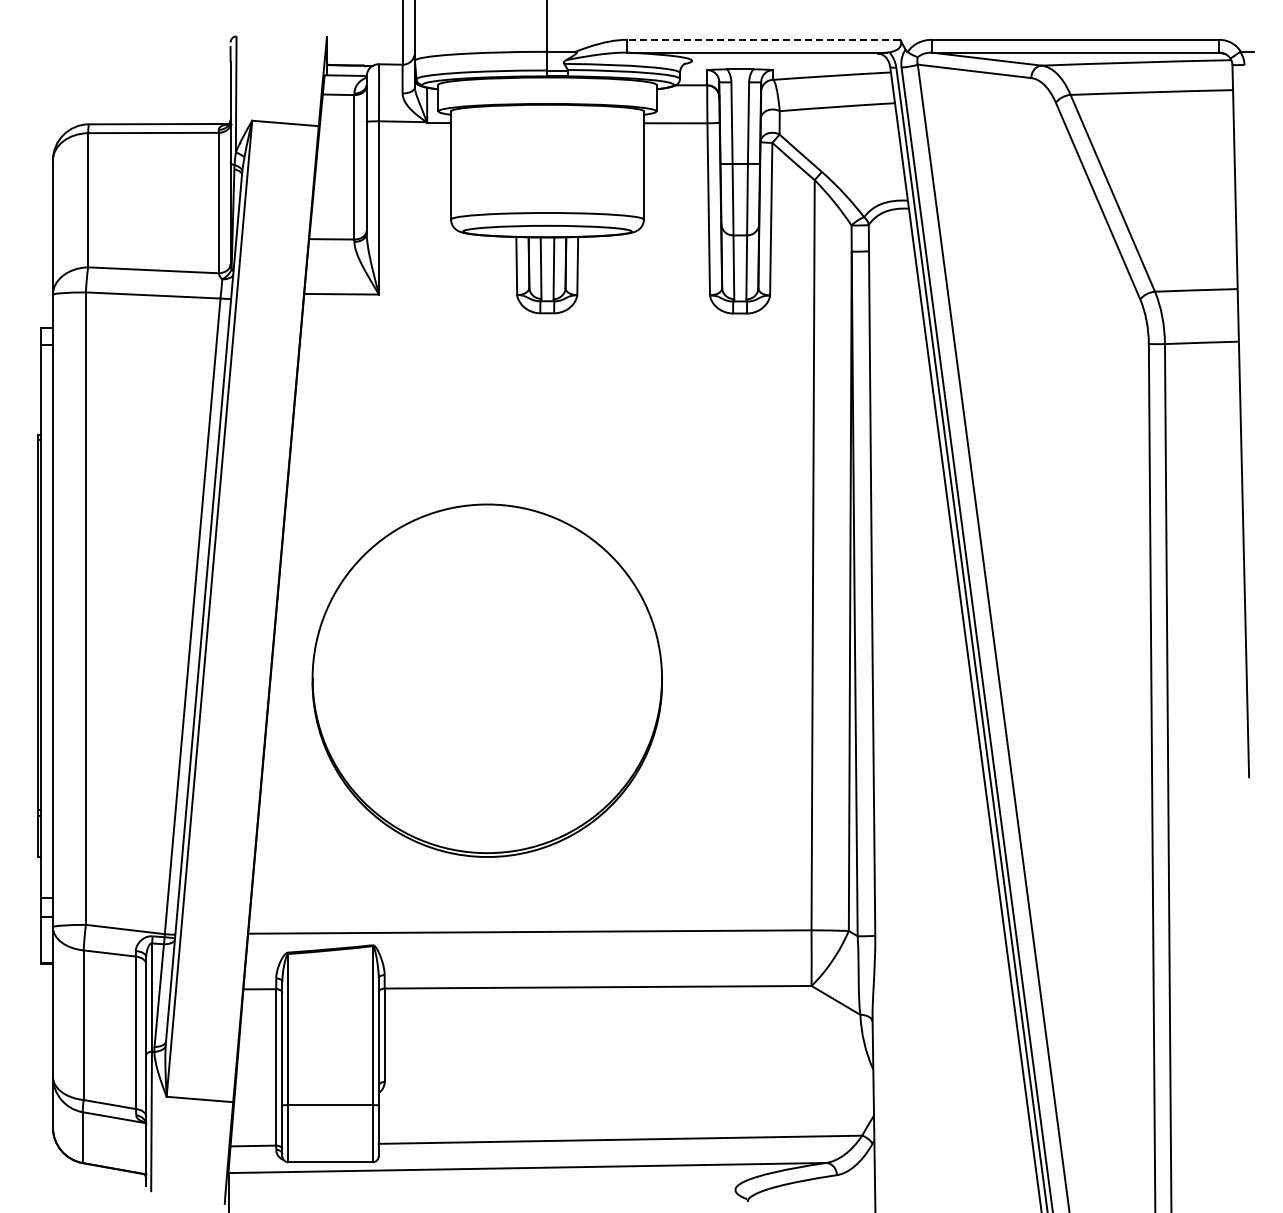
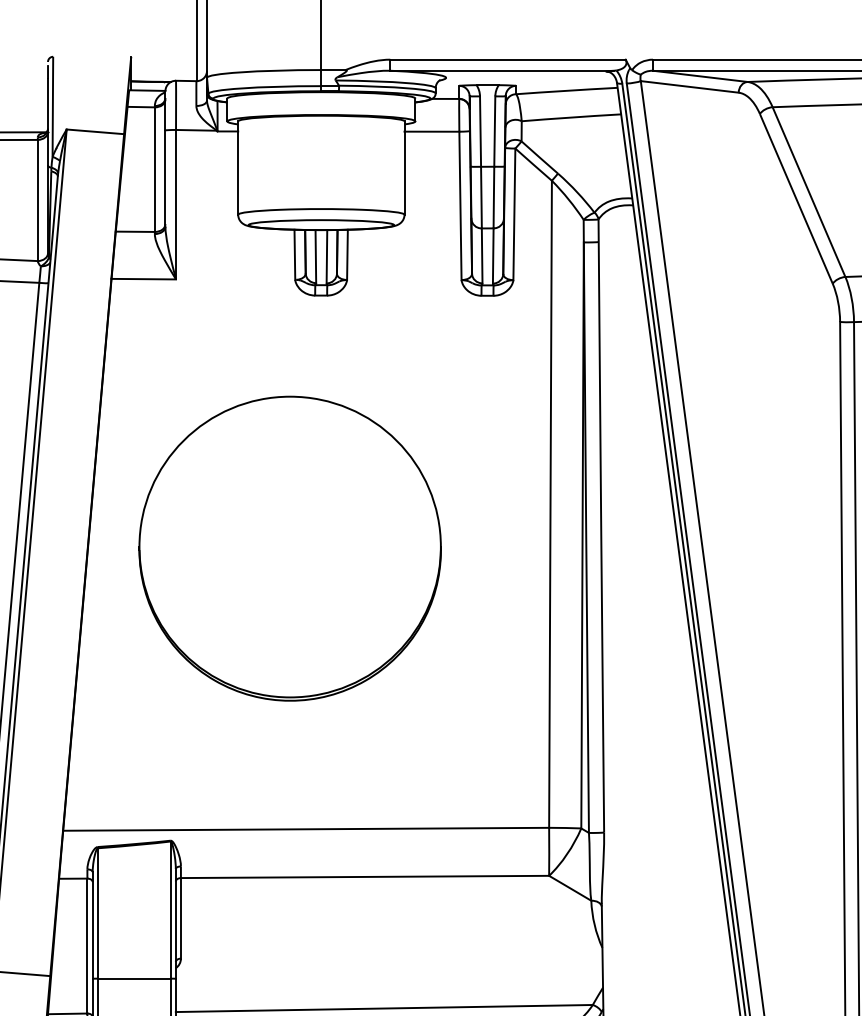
line: (763, 39) -> (507, 59), dashed -> solid
part: (486, 680) -> (289, 548), moved

